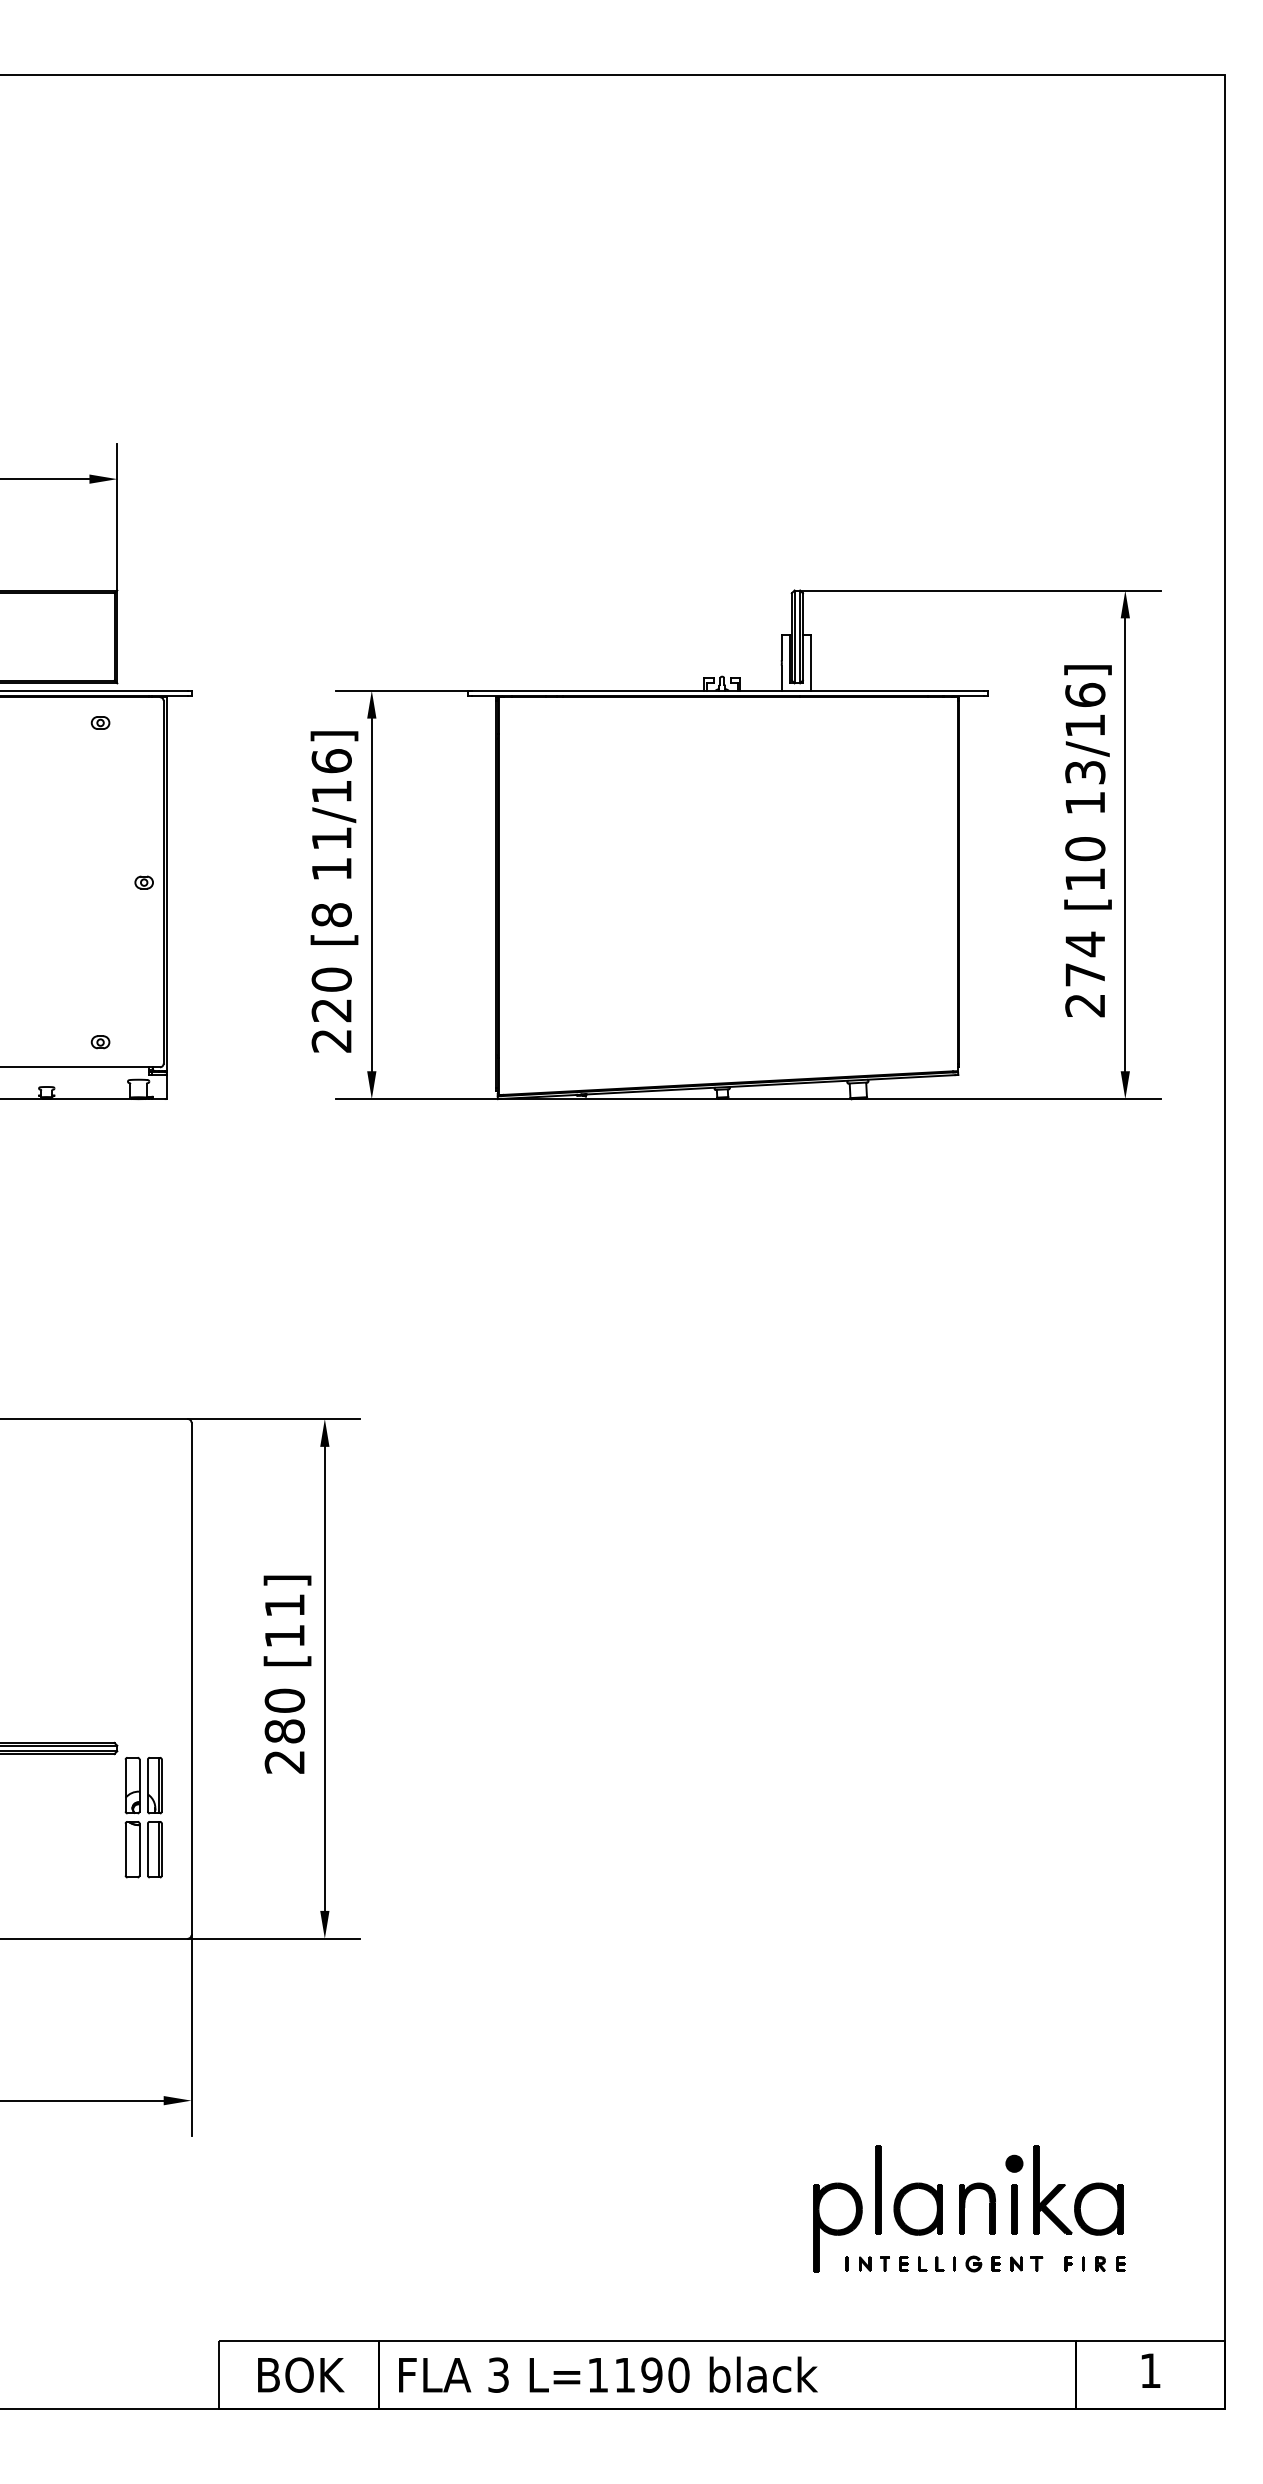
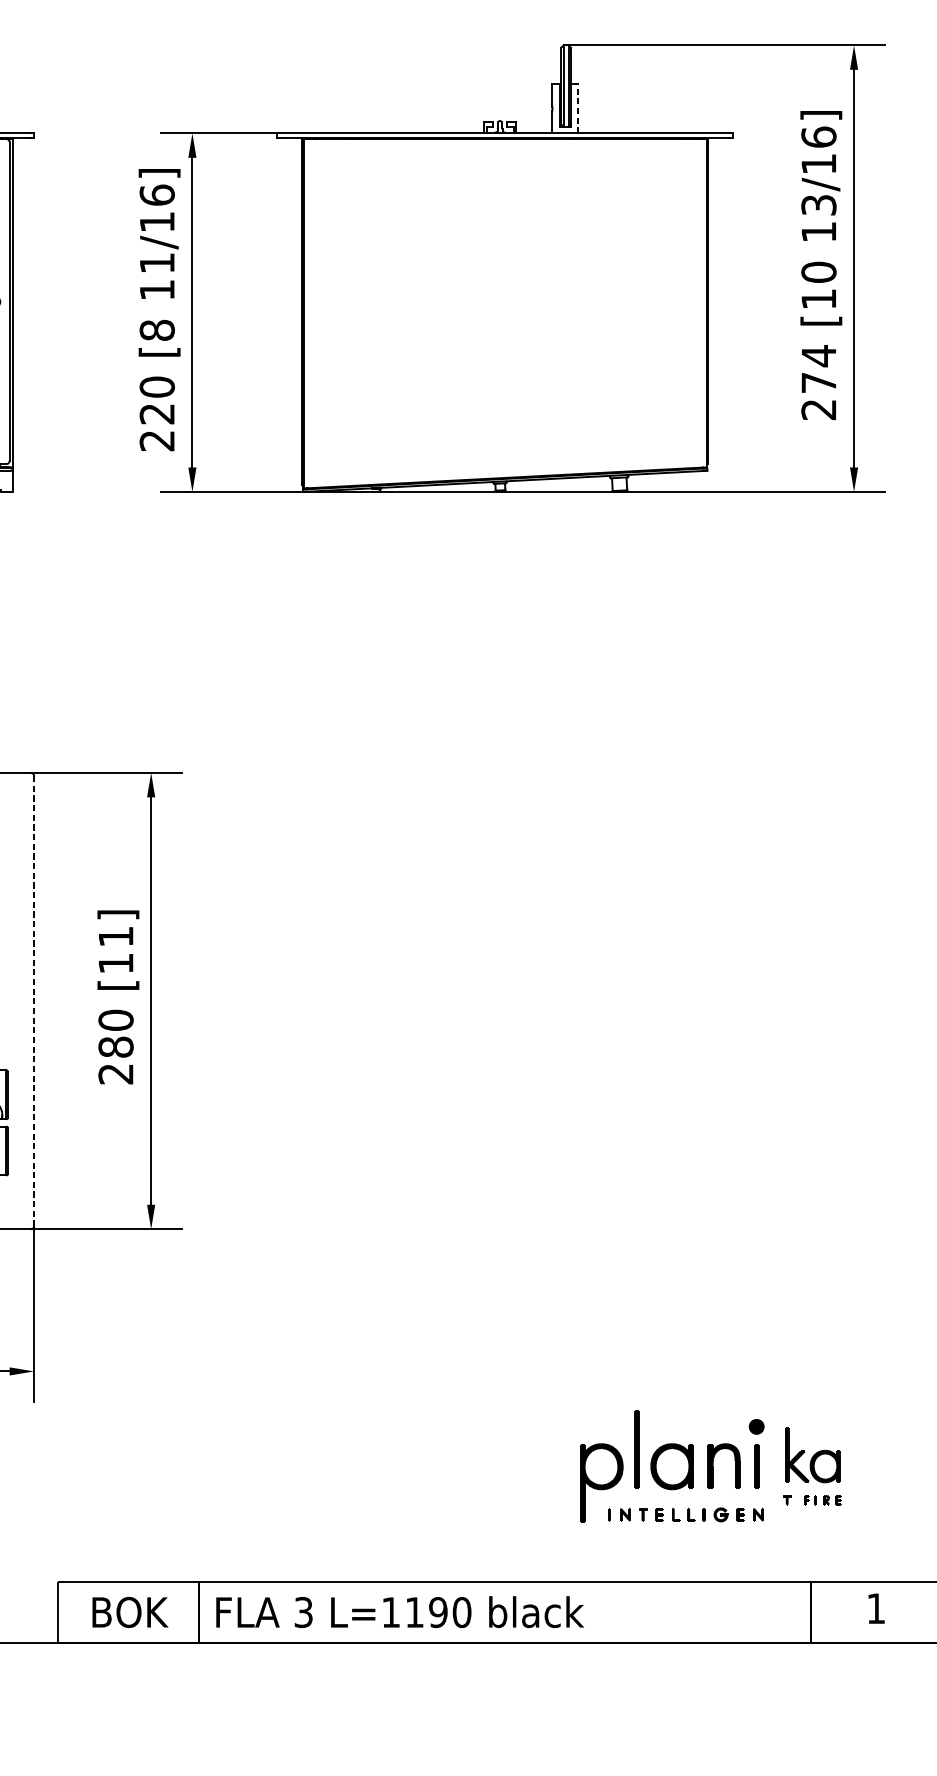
line: (811, 662) -> (578, 108), solid -> dashed
line: (191, 1679) -> (34, 1001), solid -> dashed
part: (1077, 2208) -> (812, 1466), size x0.7

